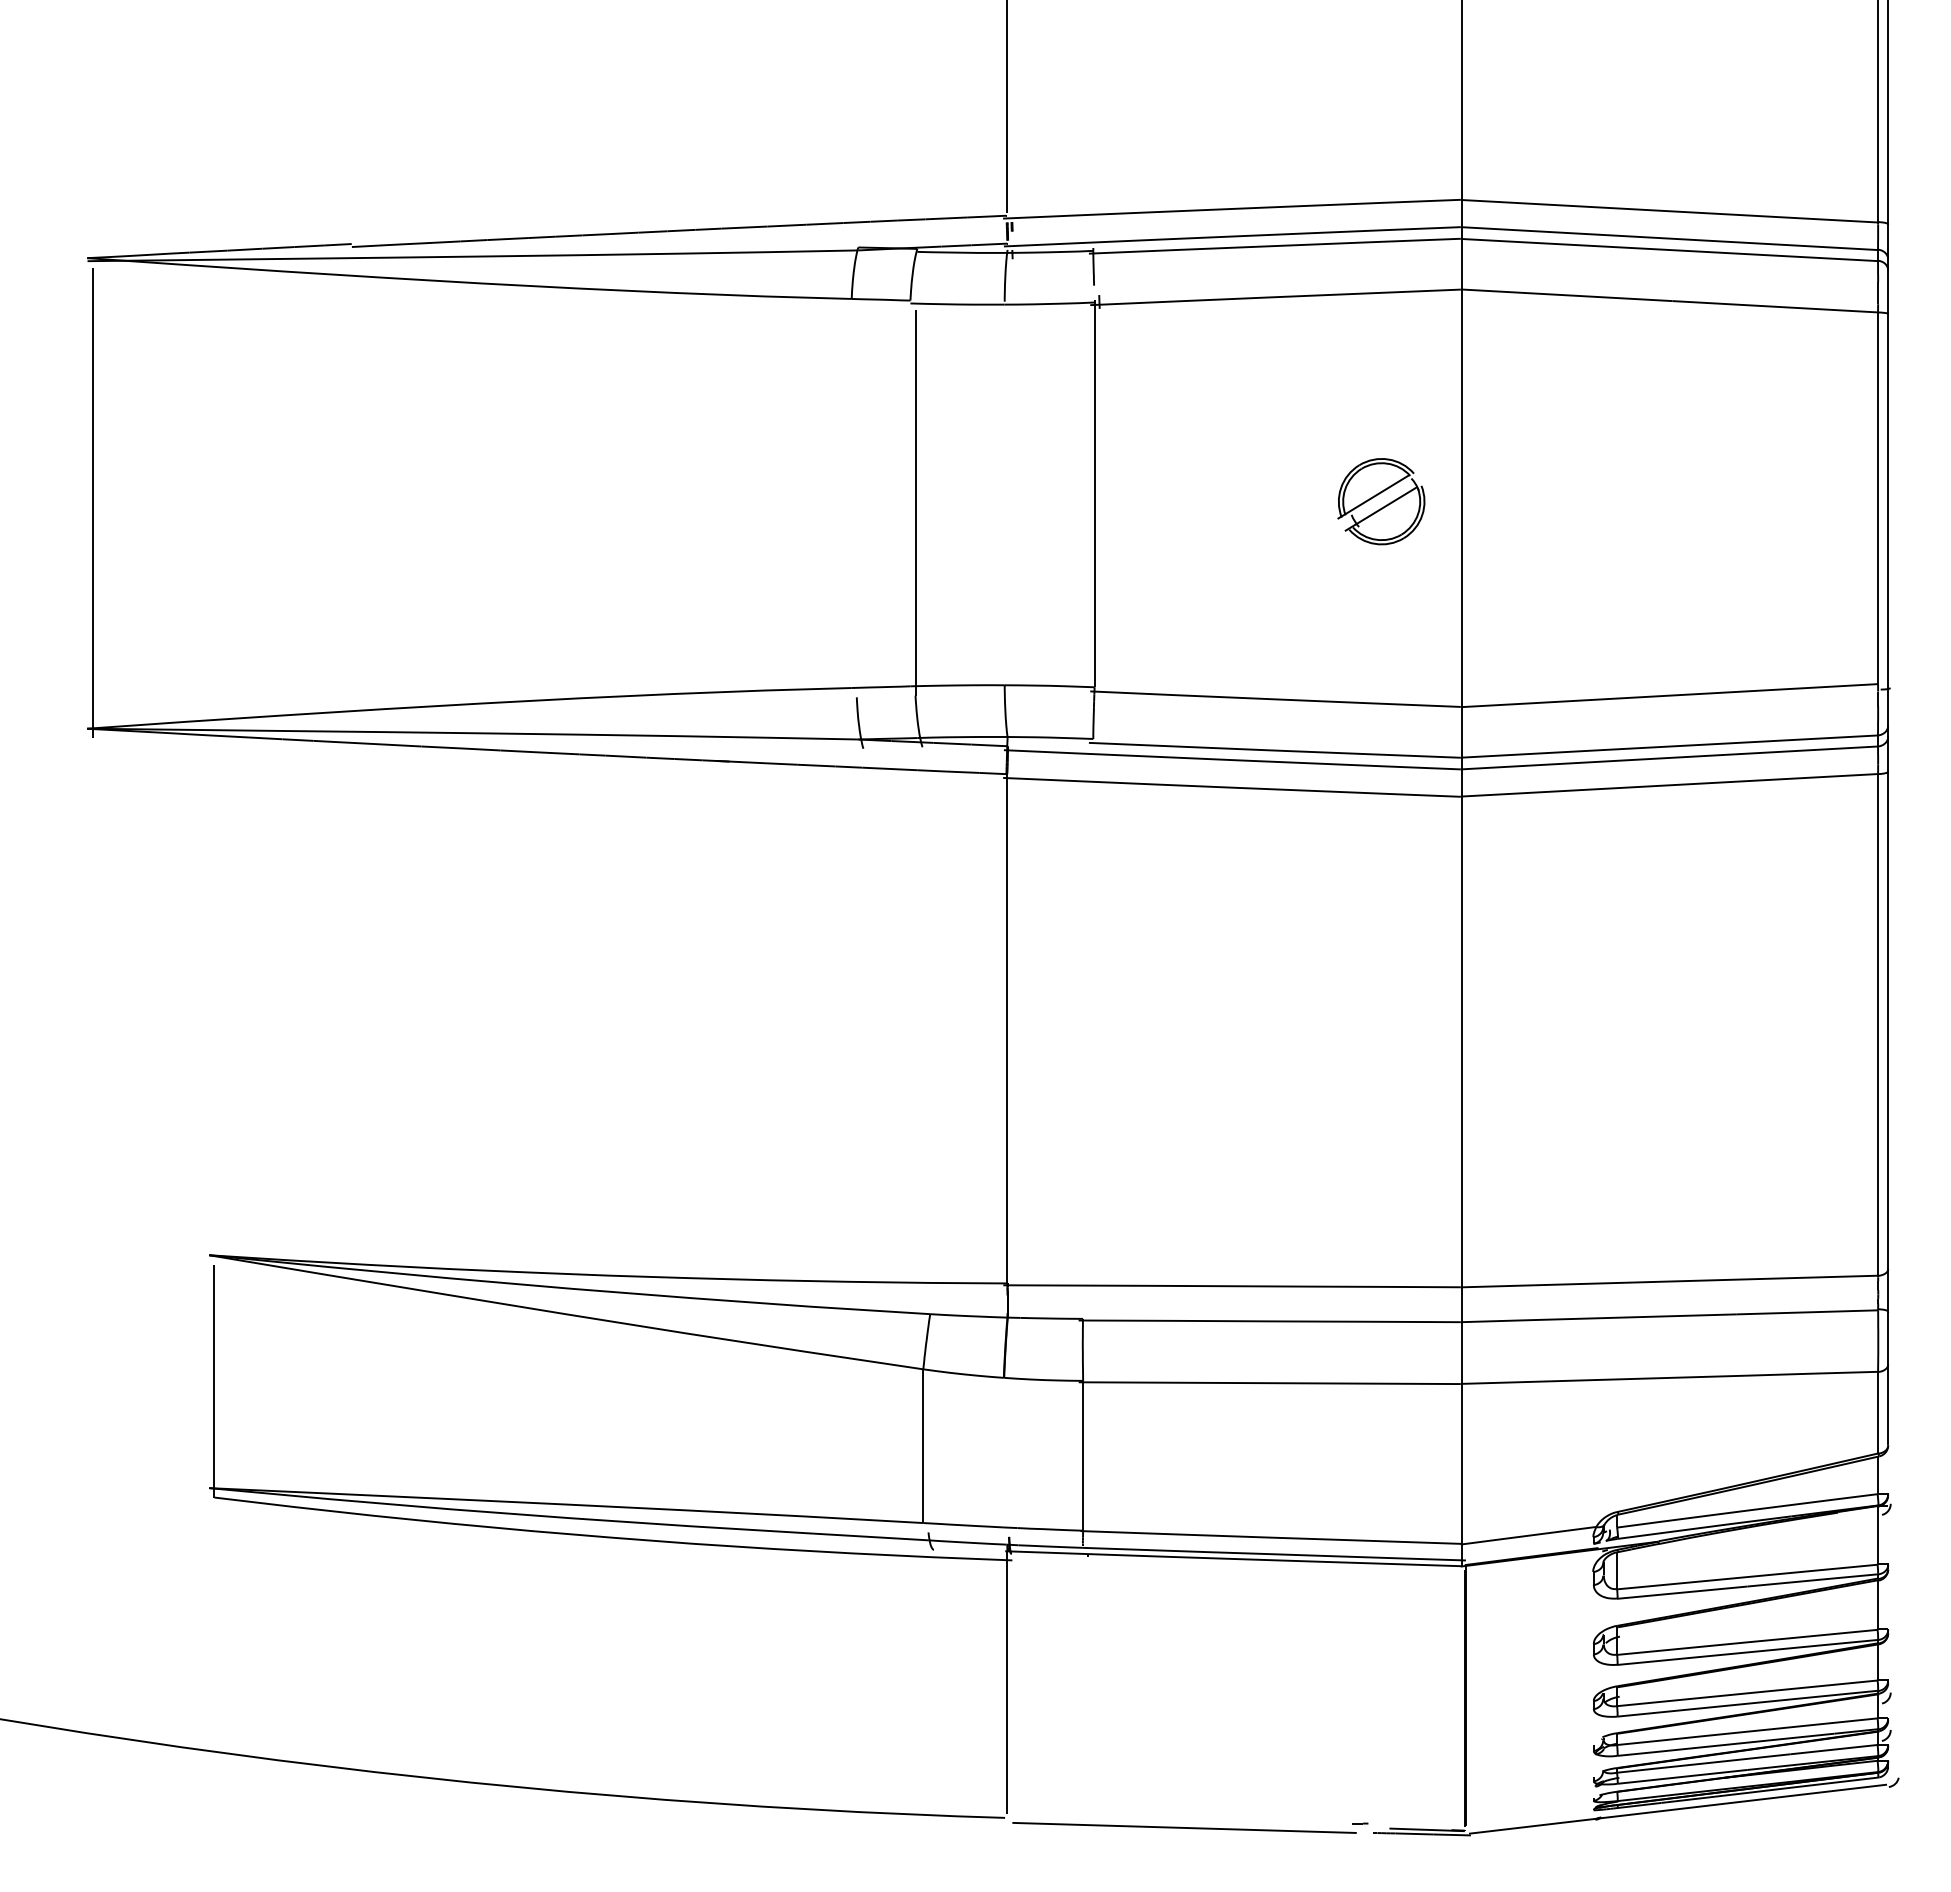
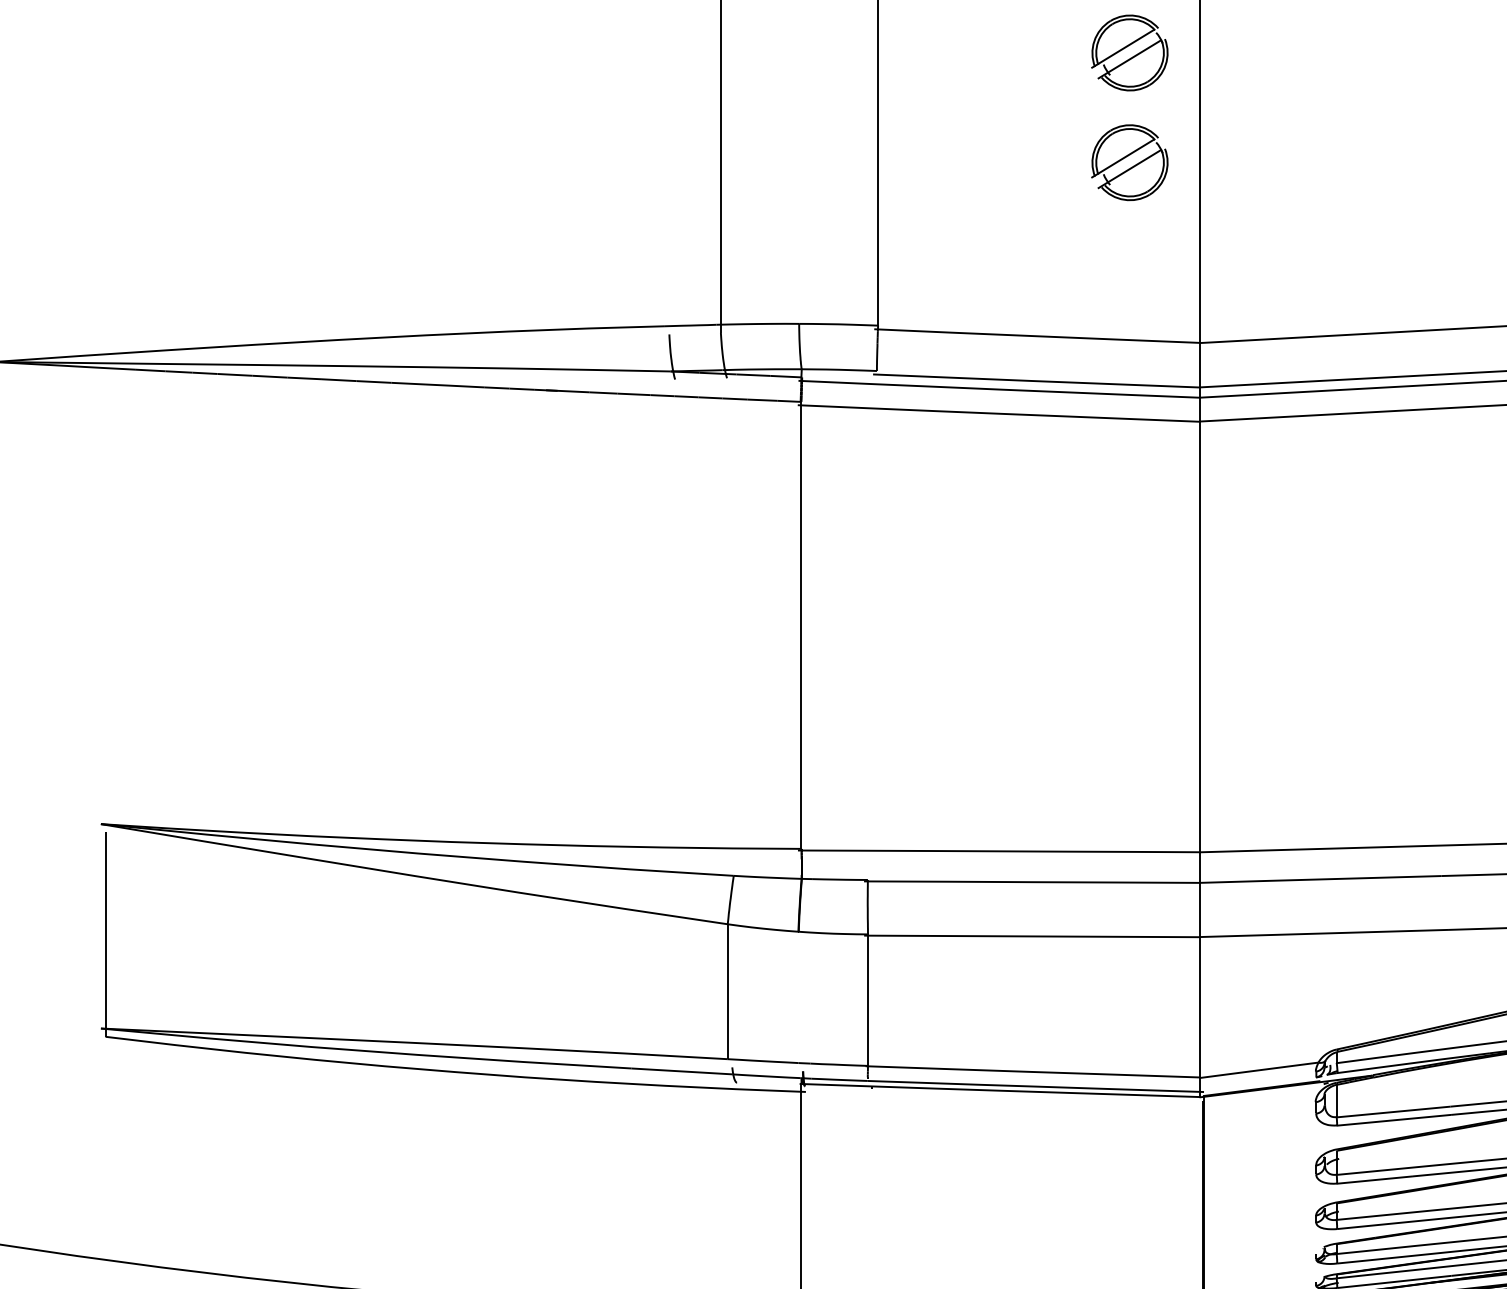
part: (1381, 376) -> (1129, 52), added

